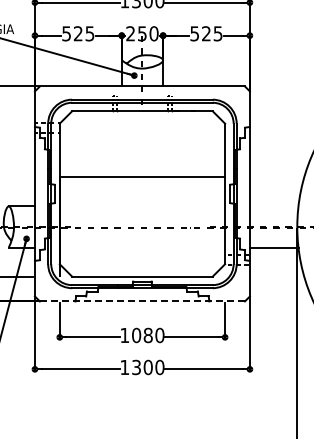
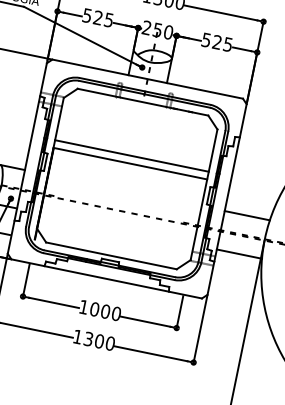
line: (142, 169) -> (131, 156), added
line: (273, 206) -> (246, 215), added
line: (142, 301) -> (106, 278), dashed -> solid
text: (147, 335) -> (104, 311), 1080 -> 1000

